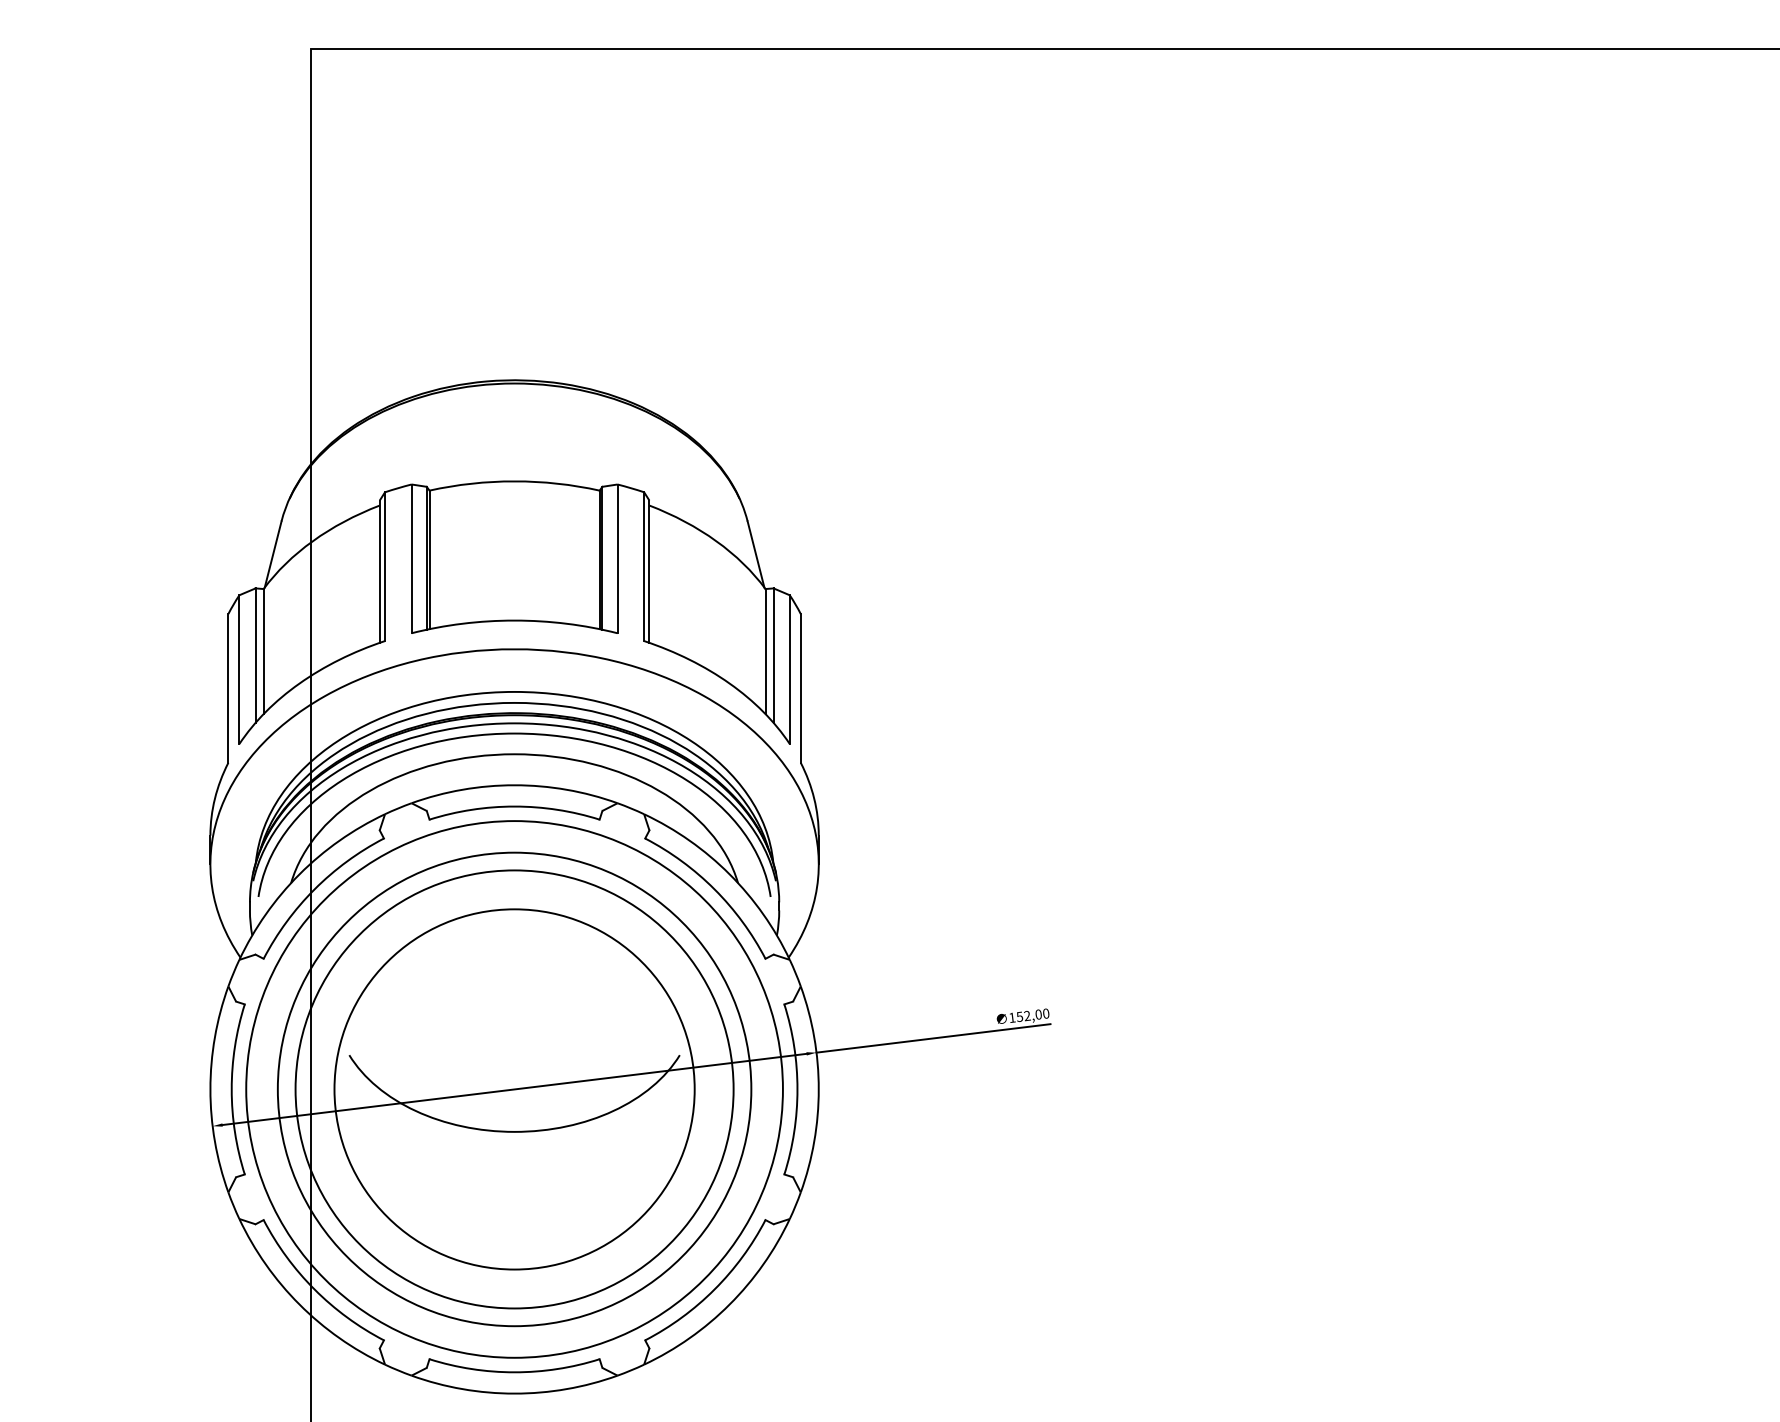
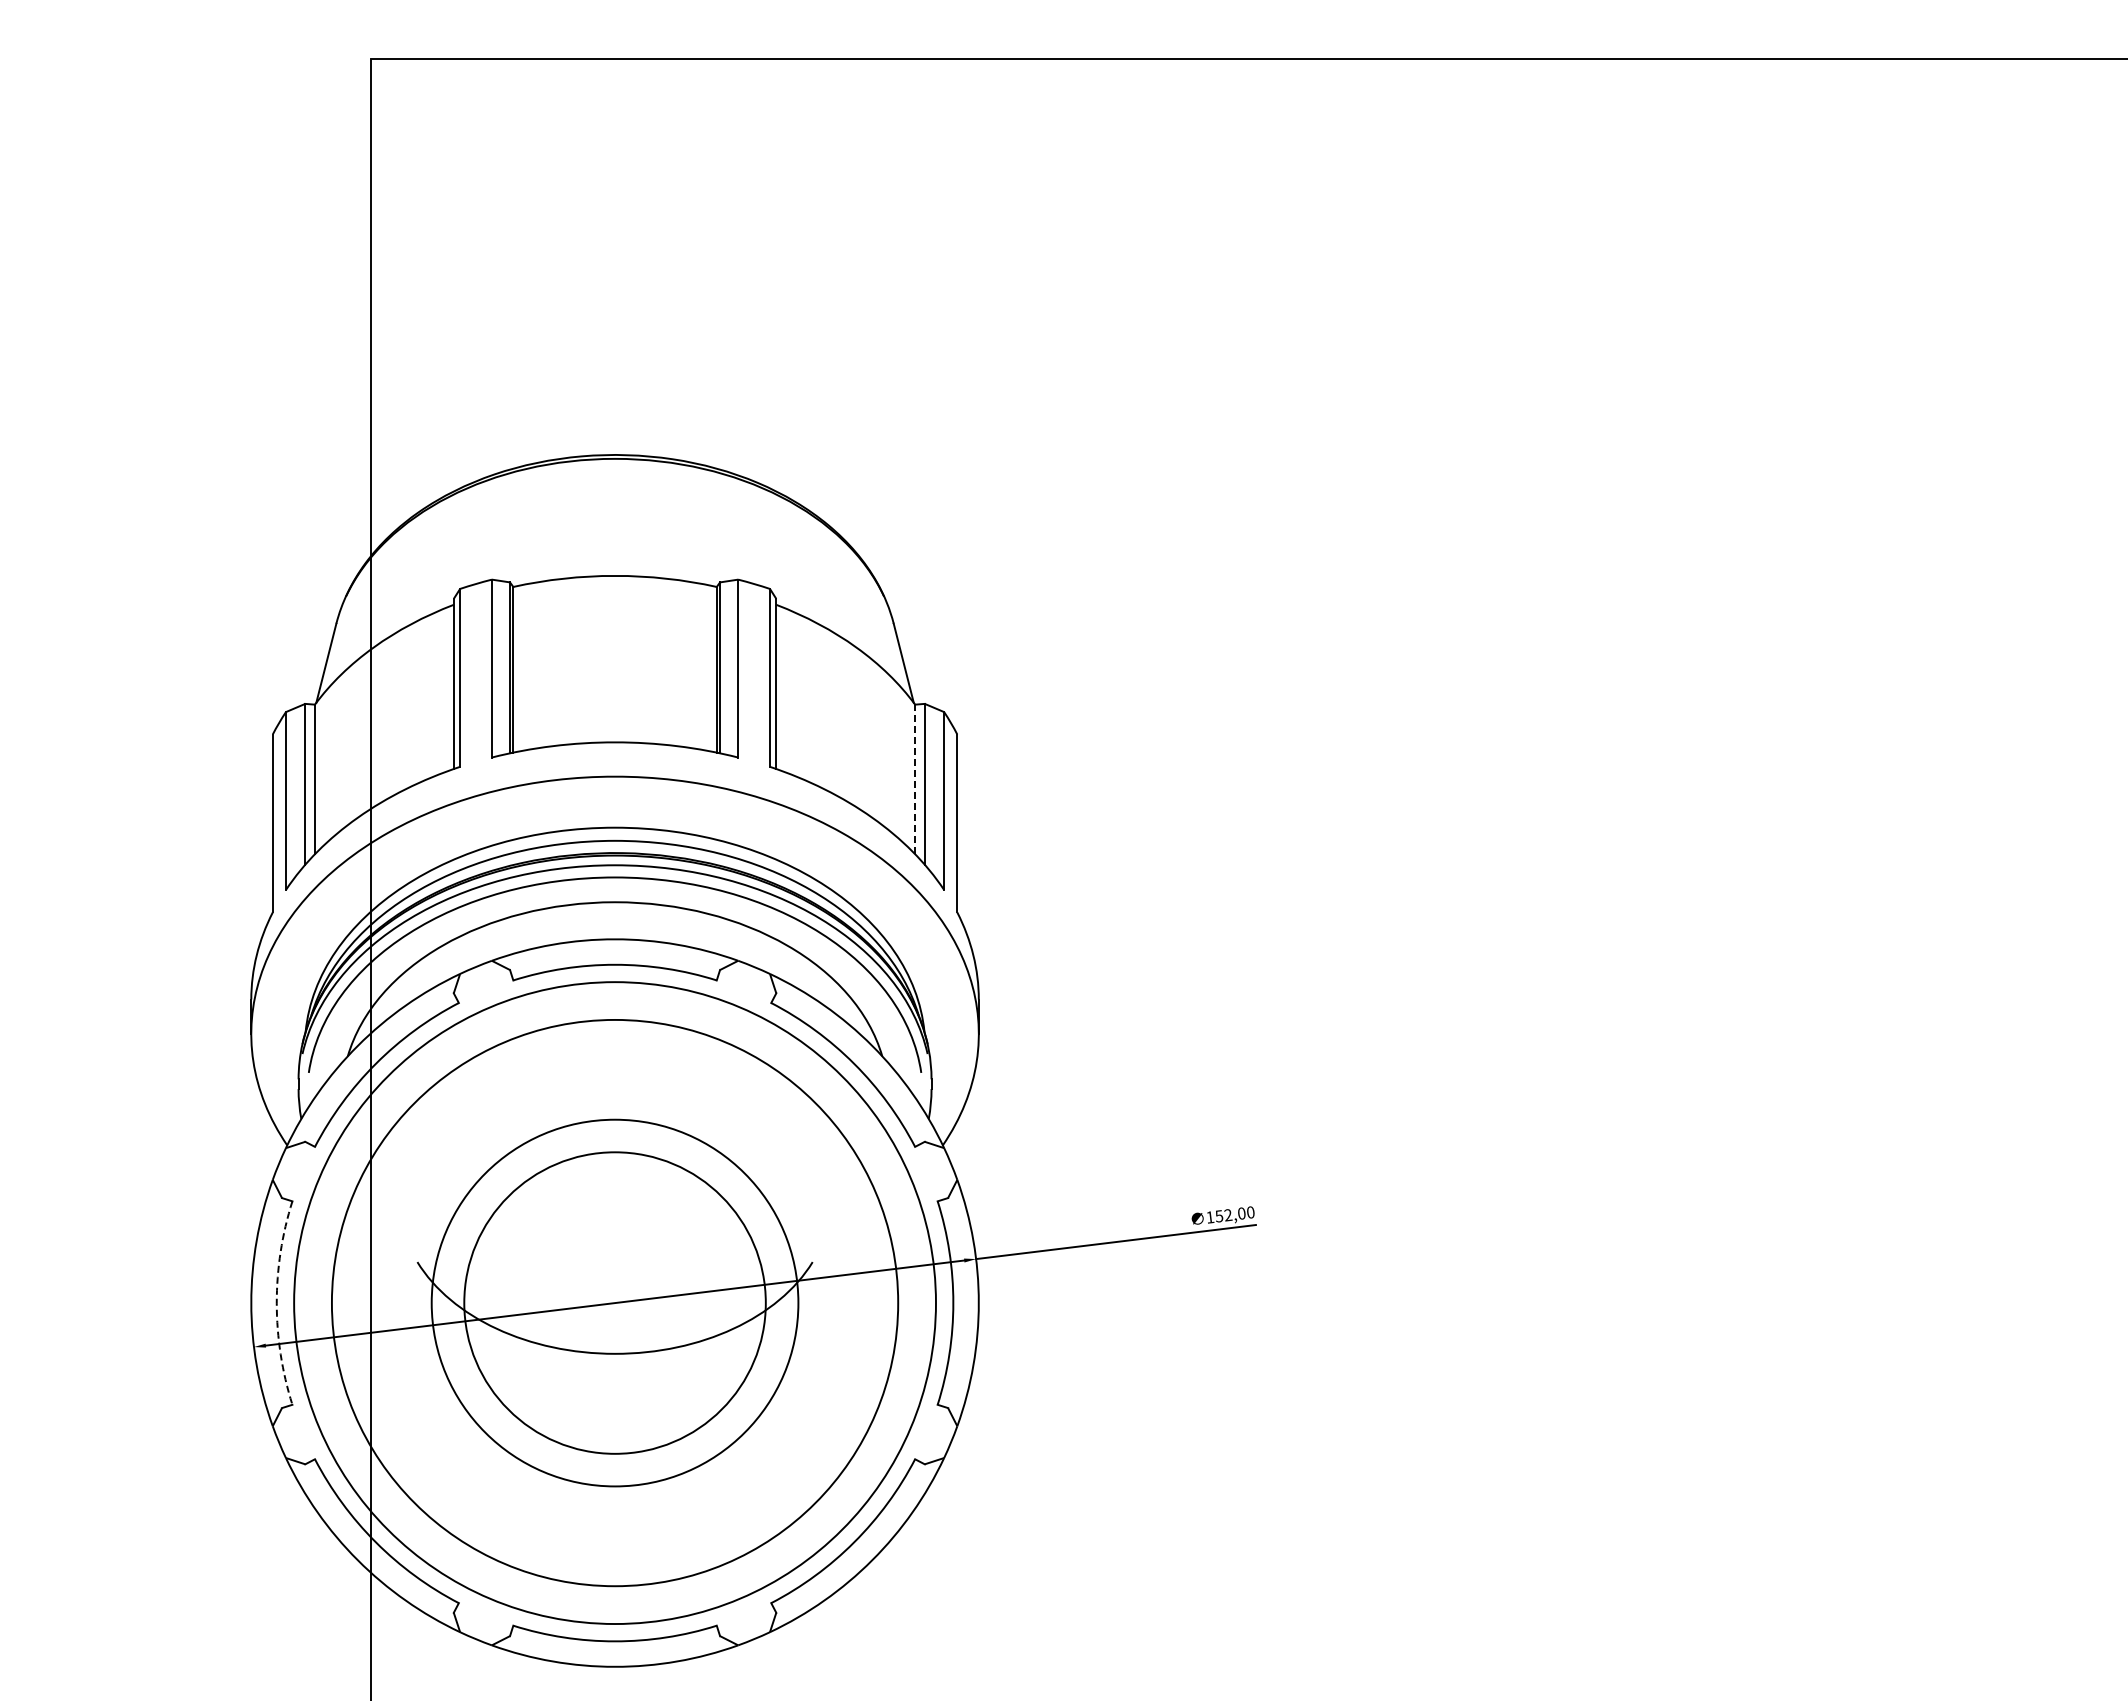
line: (765, 651) -> (915, 779), solid -> dashed
circle: (514, 1088) -> (614, 1302), size x0.7
arc: (231, 1089) -> (276, 1303), solid -> dashed
circle: (514, 1089) -> (614, 1303), size x0.7

